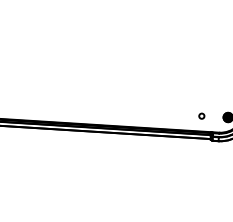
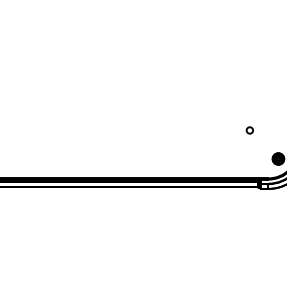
circle: (201, 116) -> (249, 130), moved

